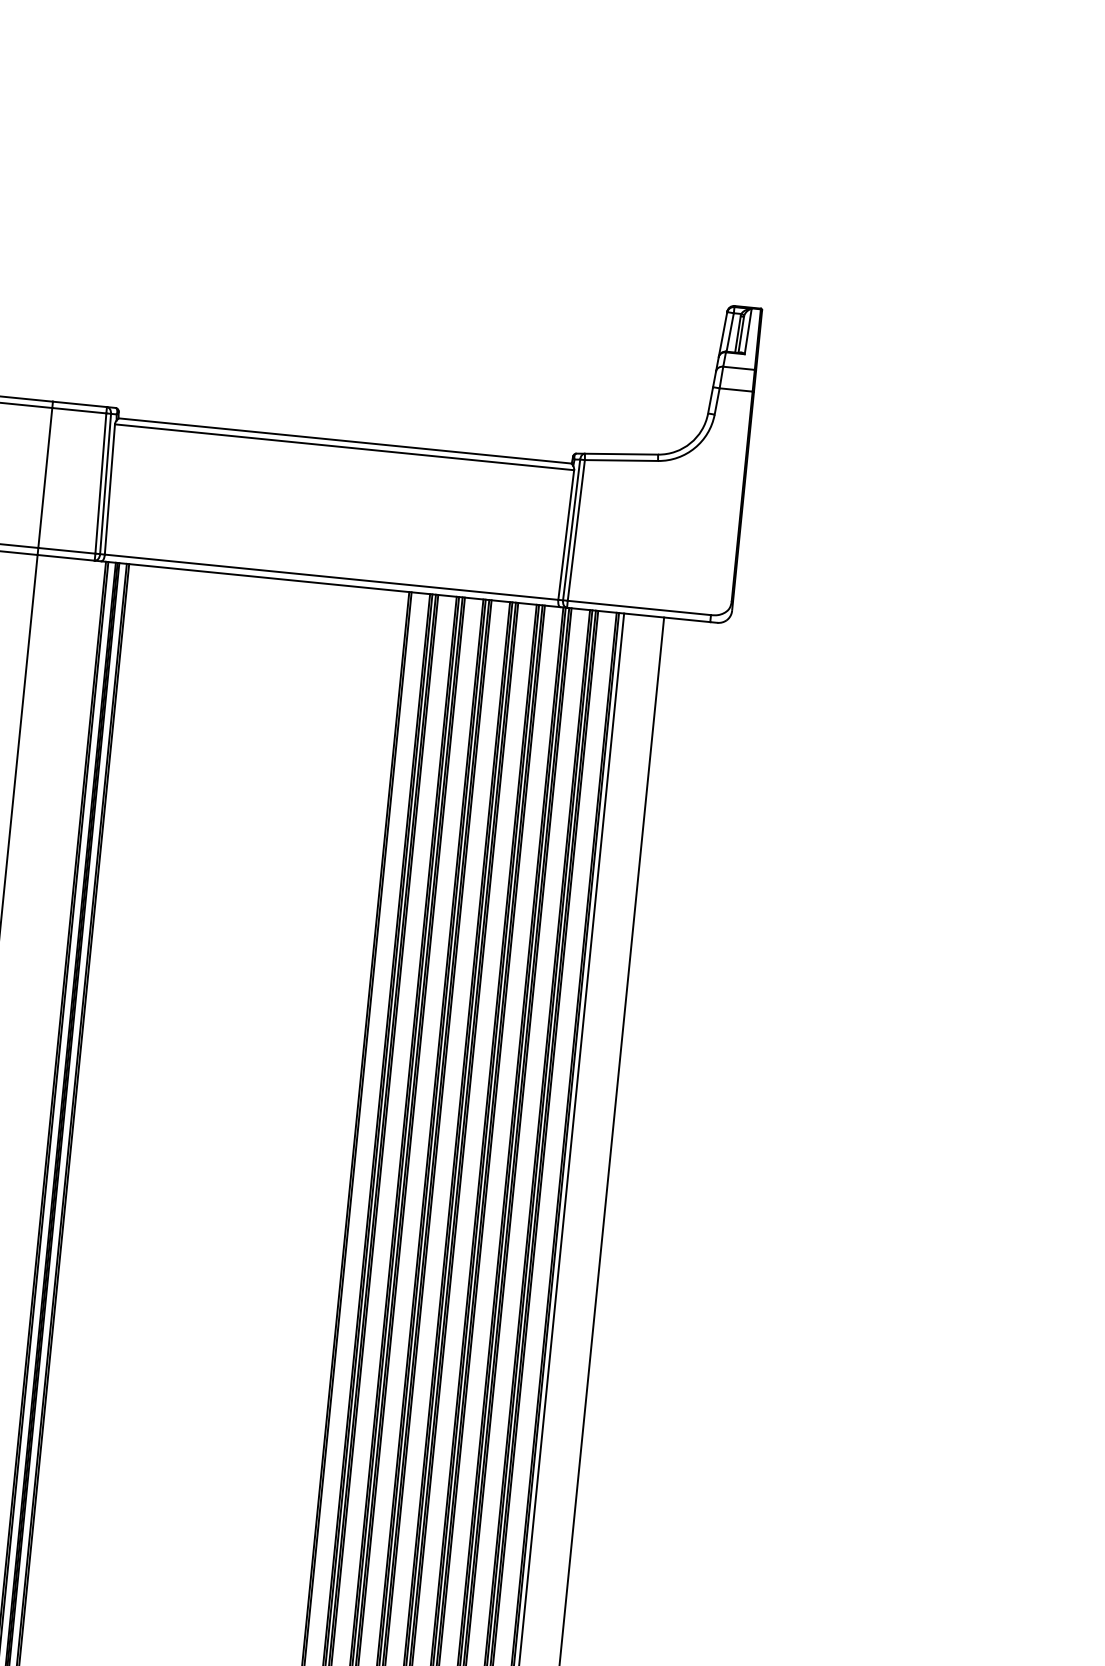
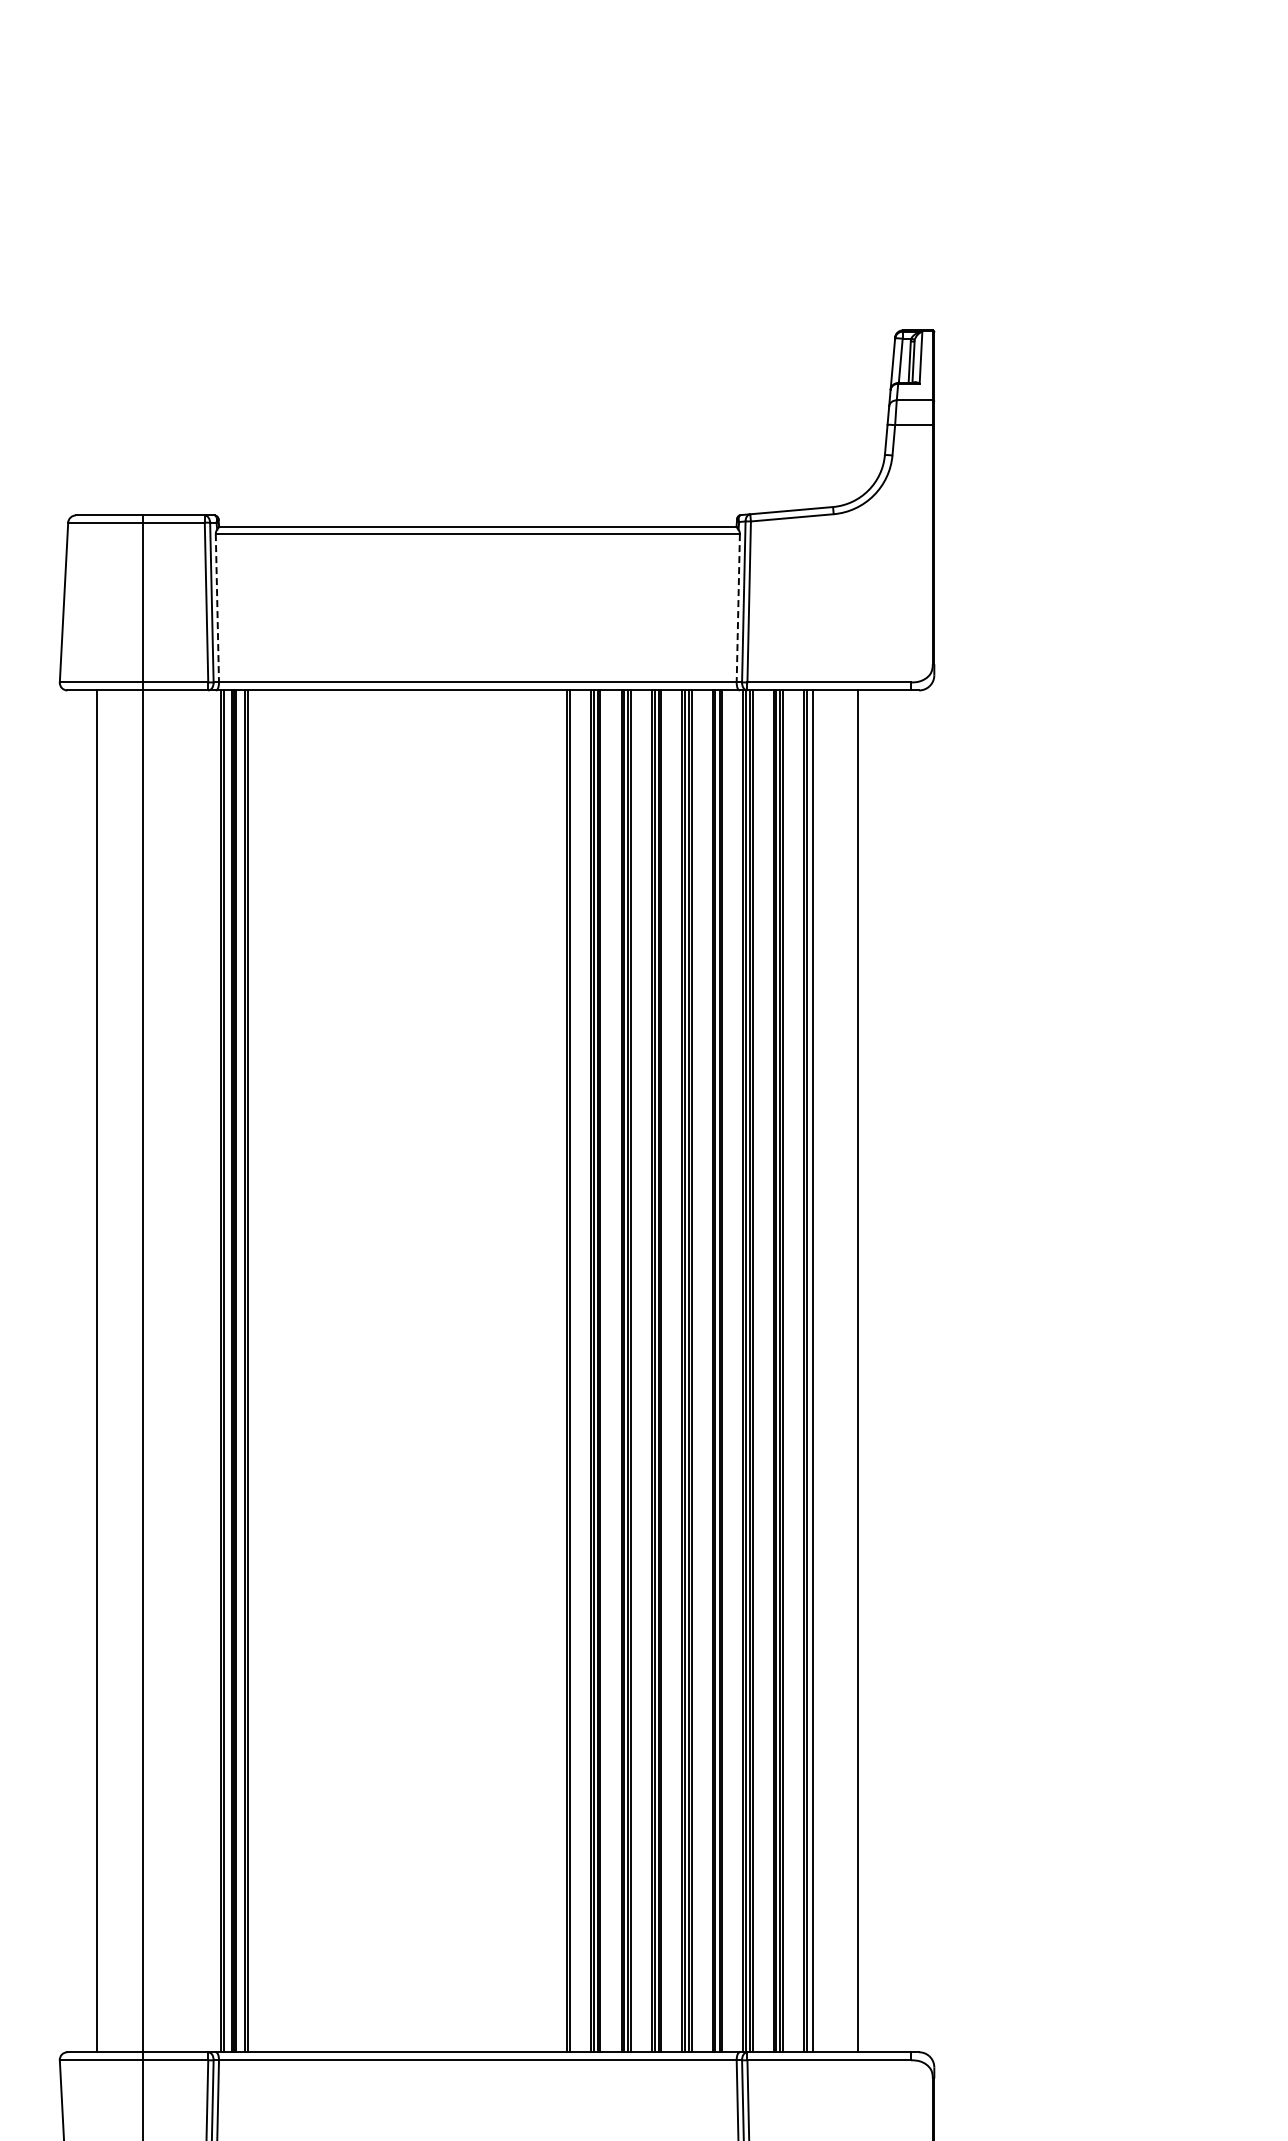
line: (109, 489) -> (217, 608), solid -> dashed
line: (566, 535) -> (738, 608), solid -> dashed

